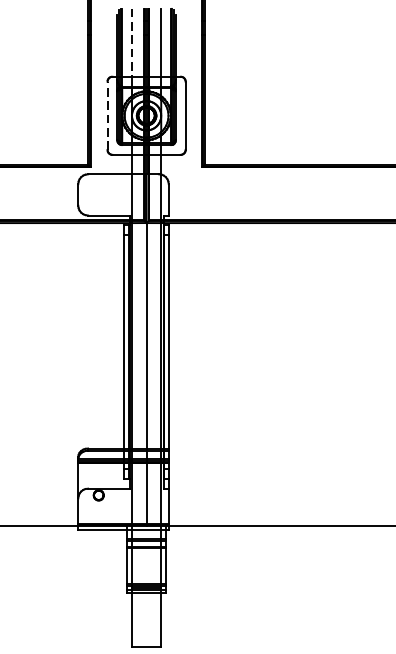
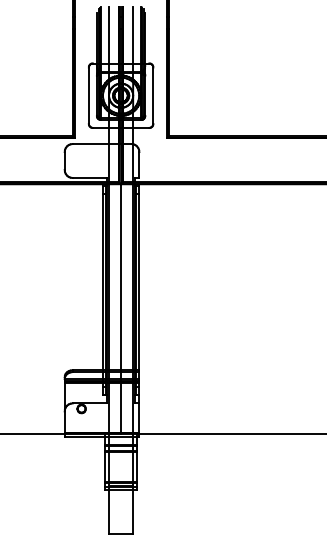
line: (132, 42) -> (109, 35), dashed -> solid
line: (107, 115) -> (88, 95), dashed -> solid

